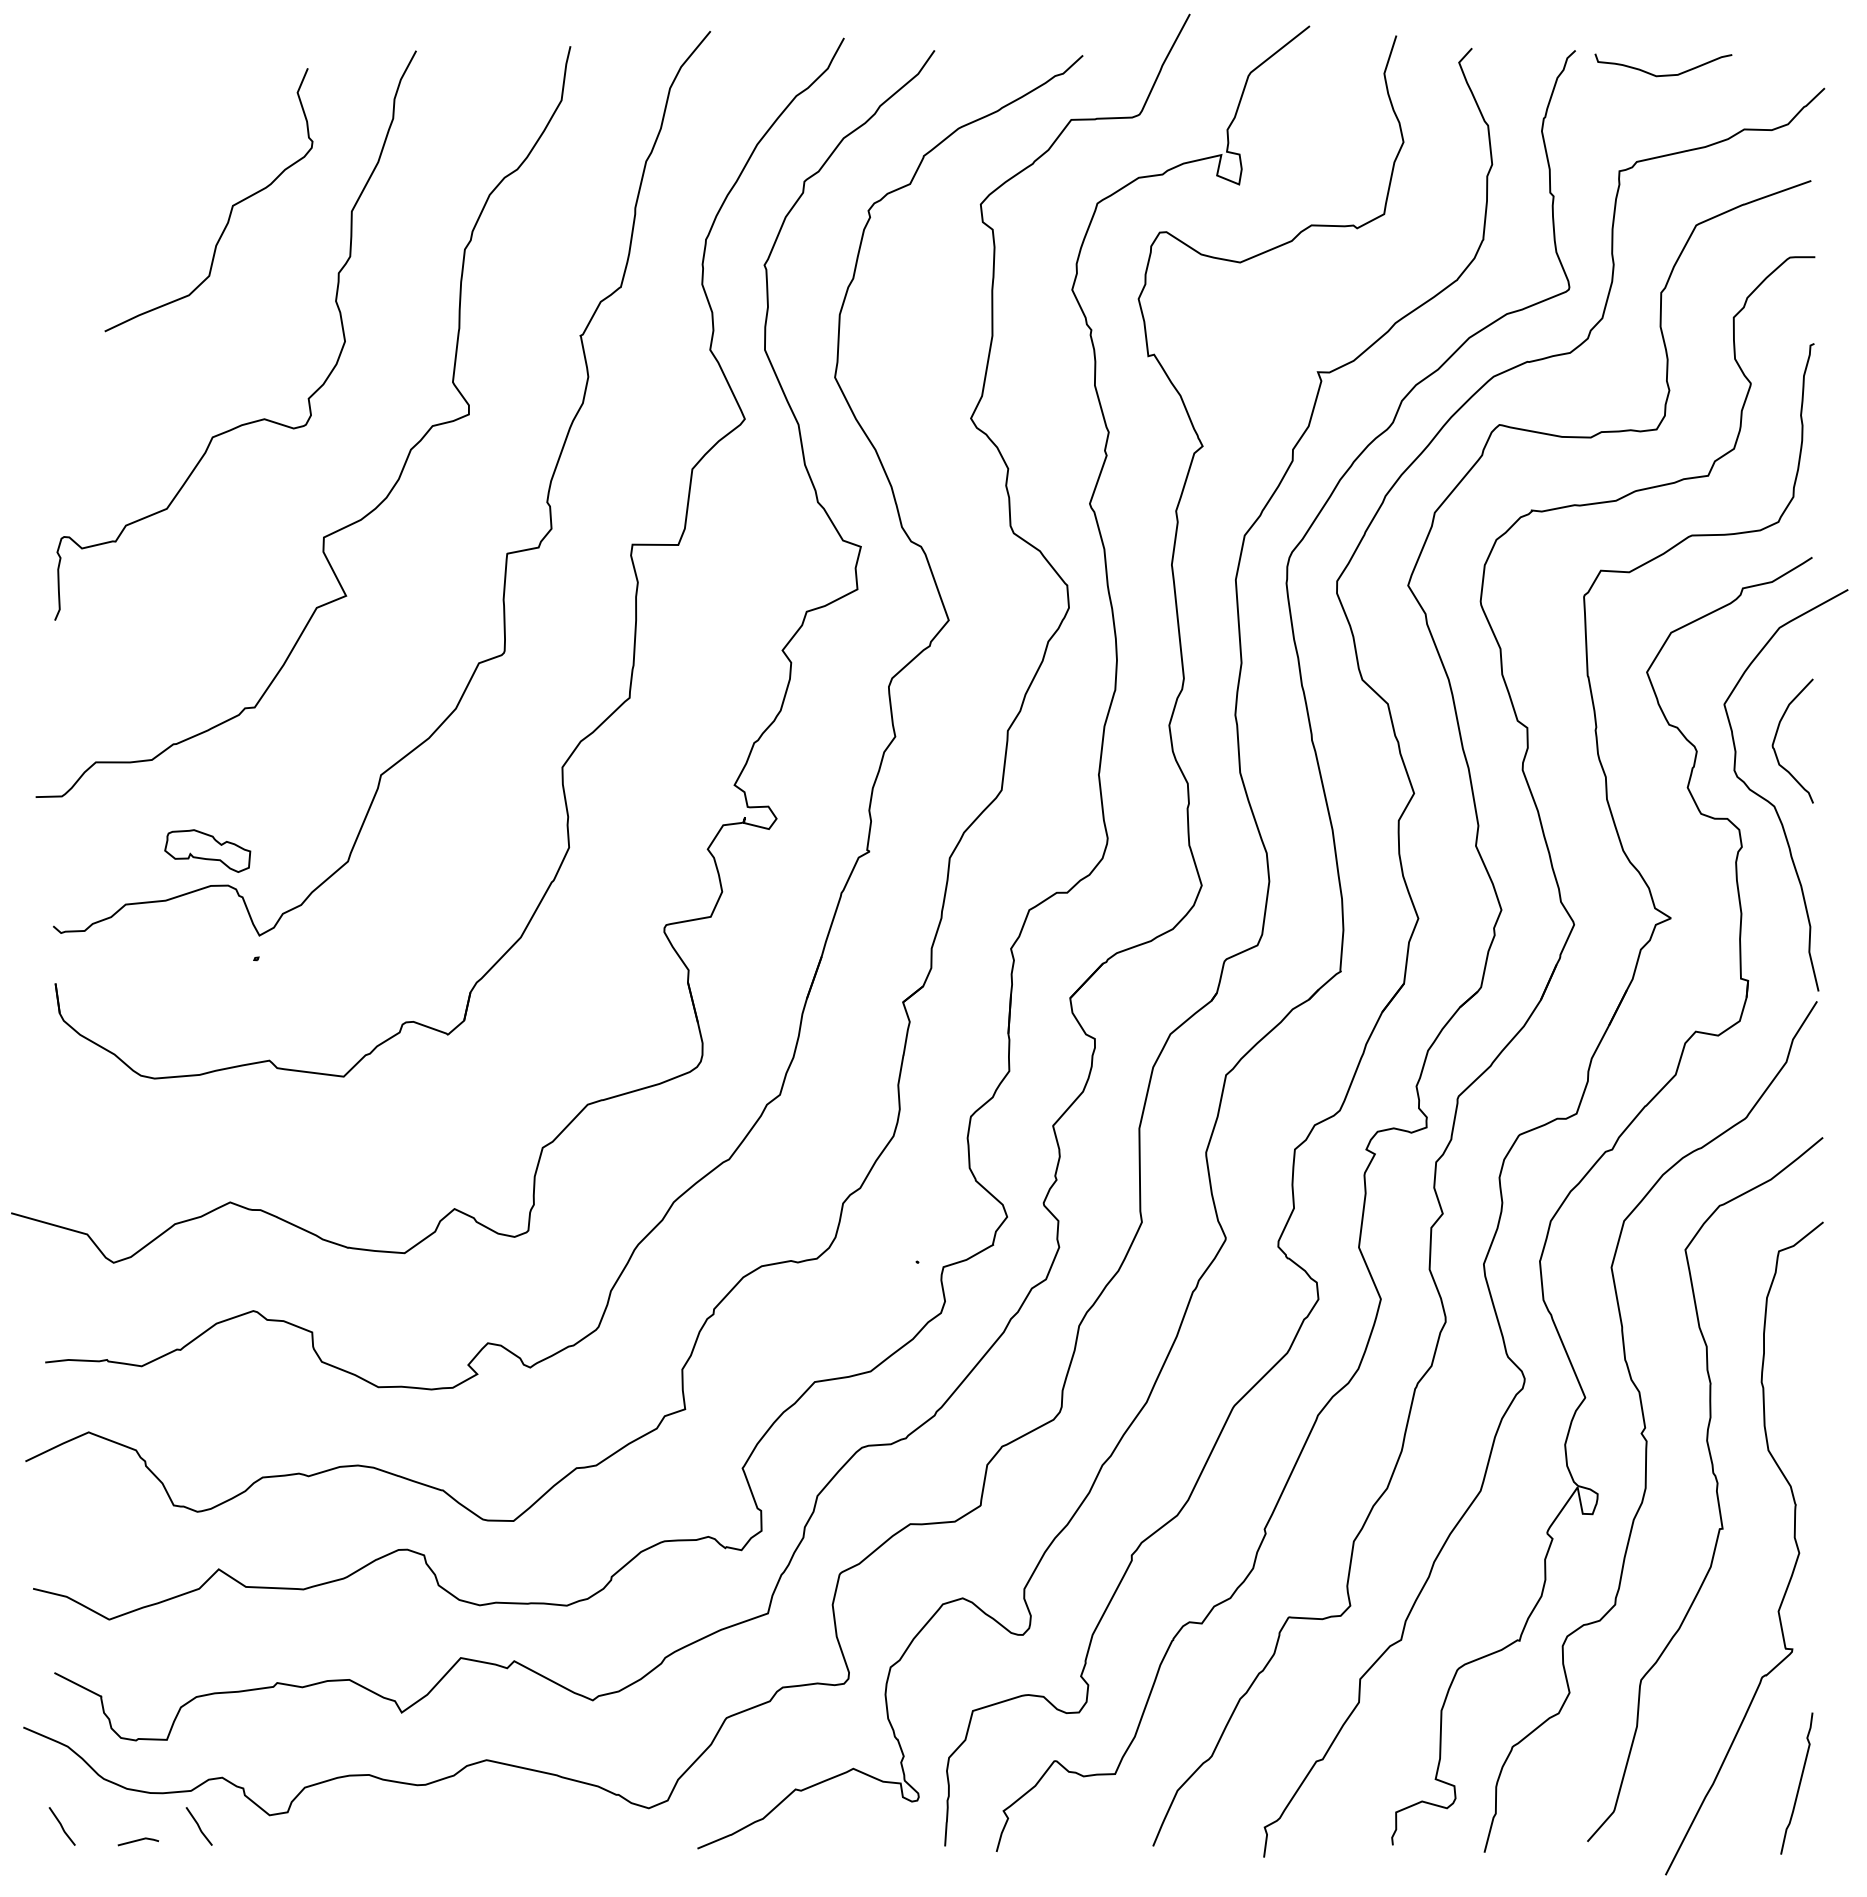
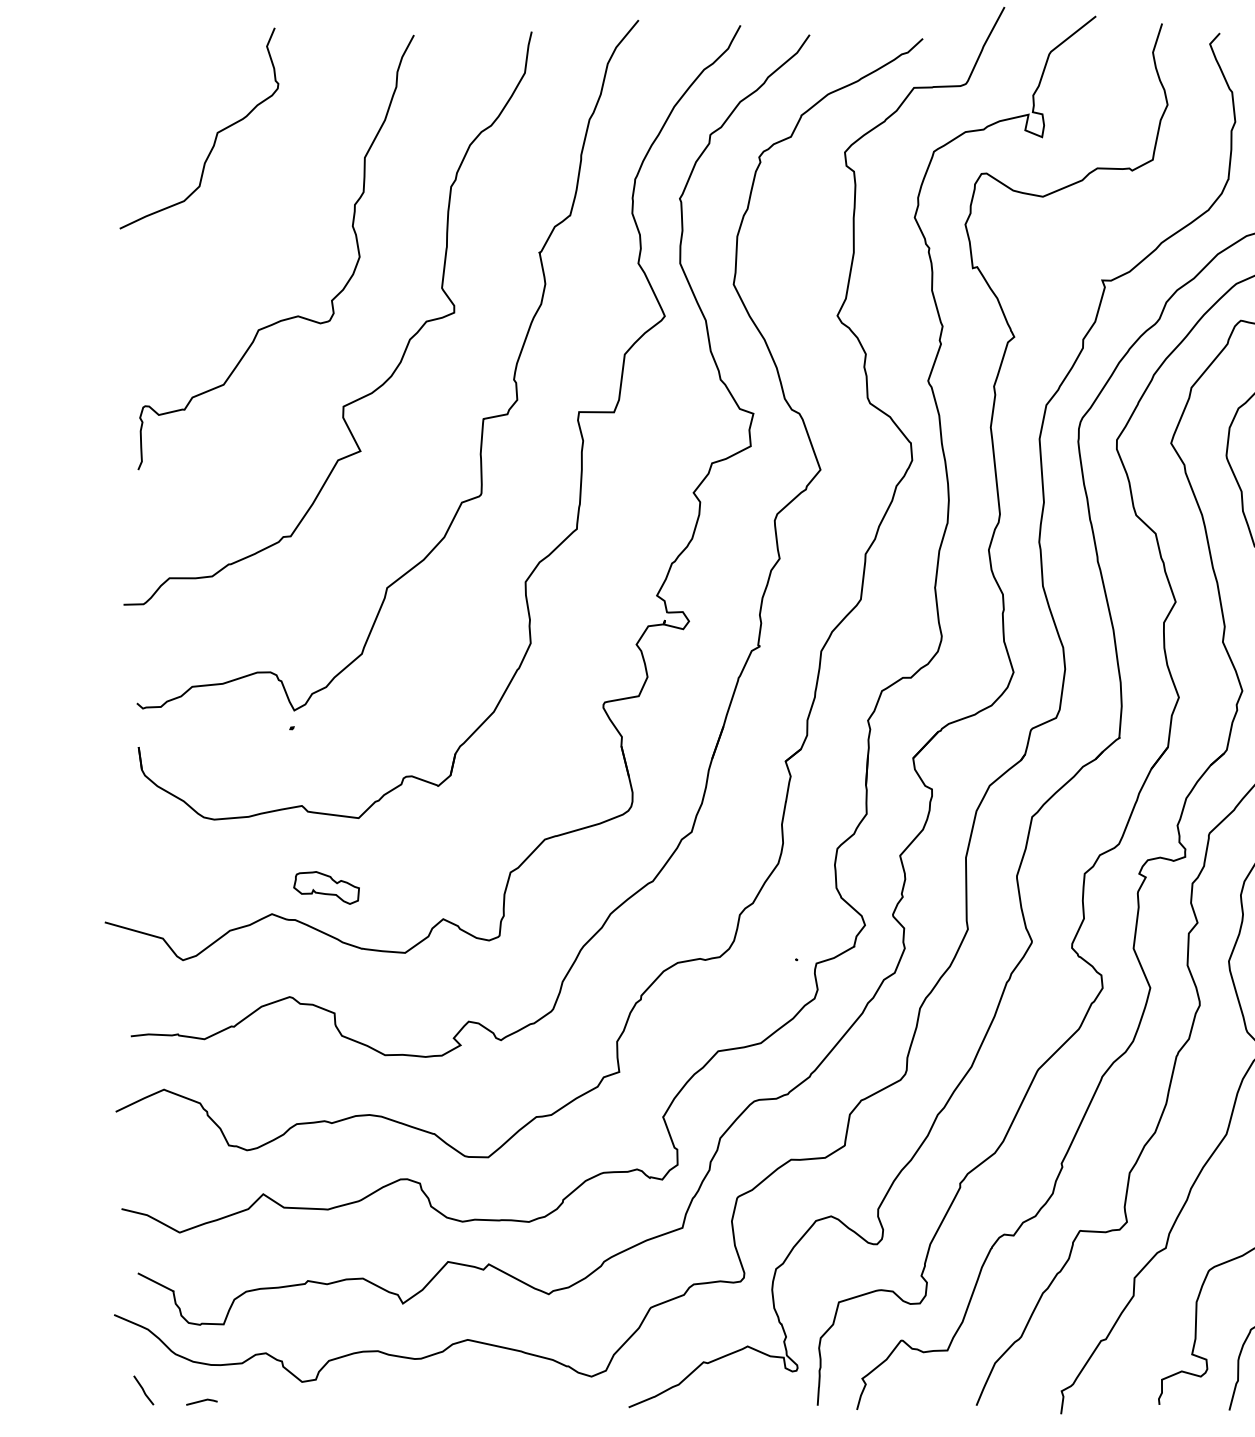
curve: (231, 206) -> (216, 133), moved
part: (207, 850) -> (326, 887), moved
line: (198, 1826) -> (247, 1390), removed

